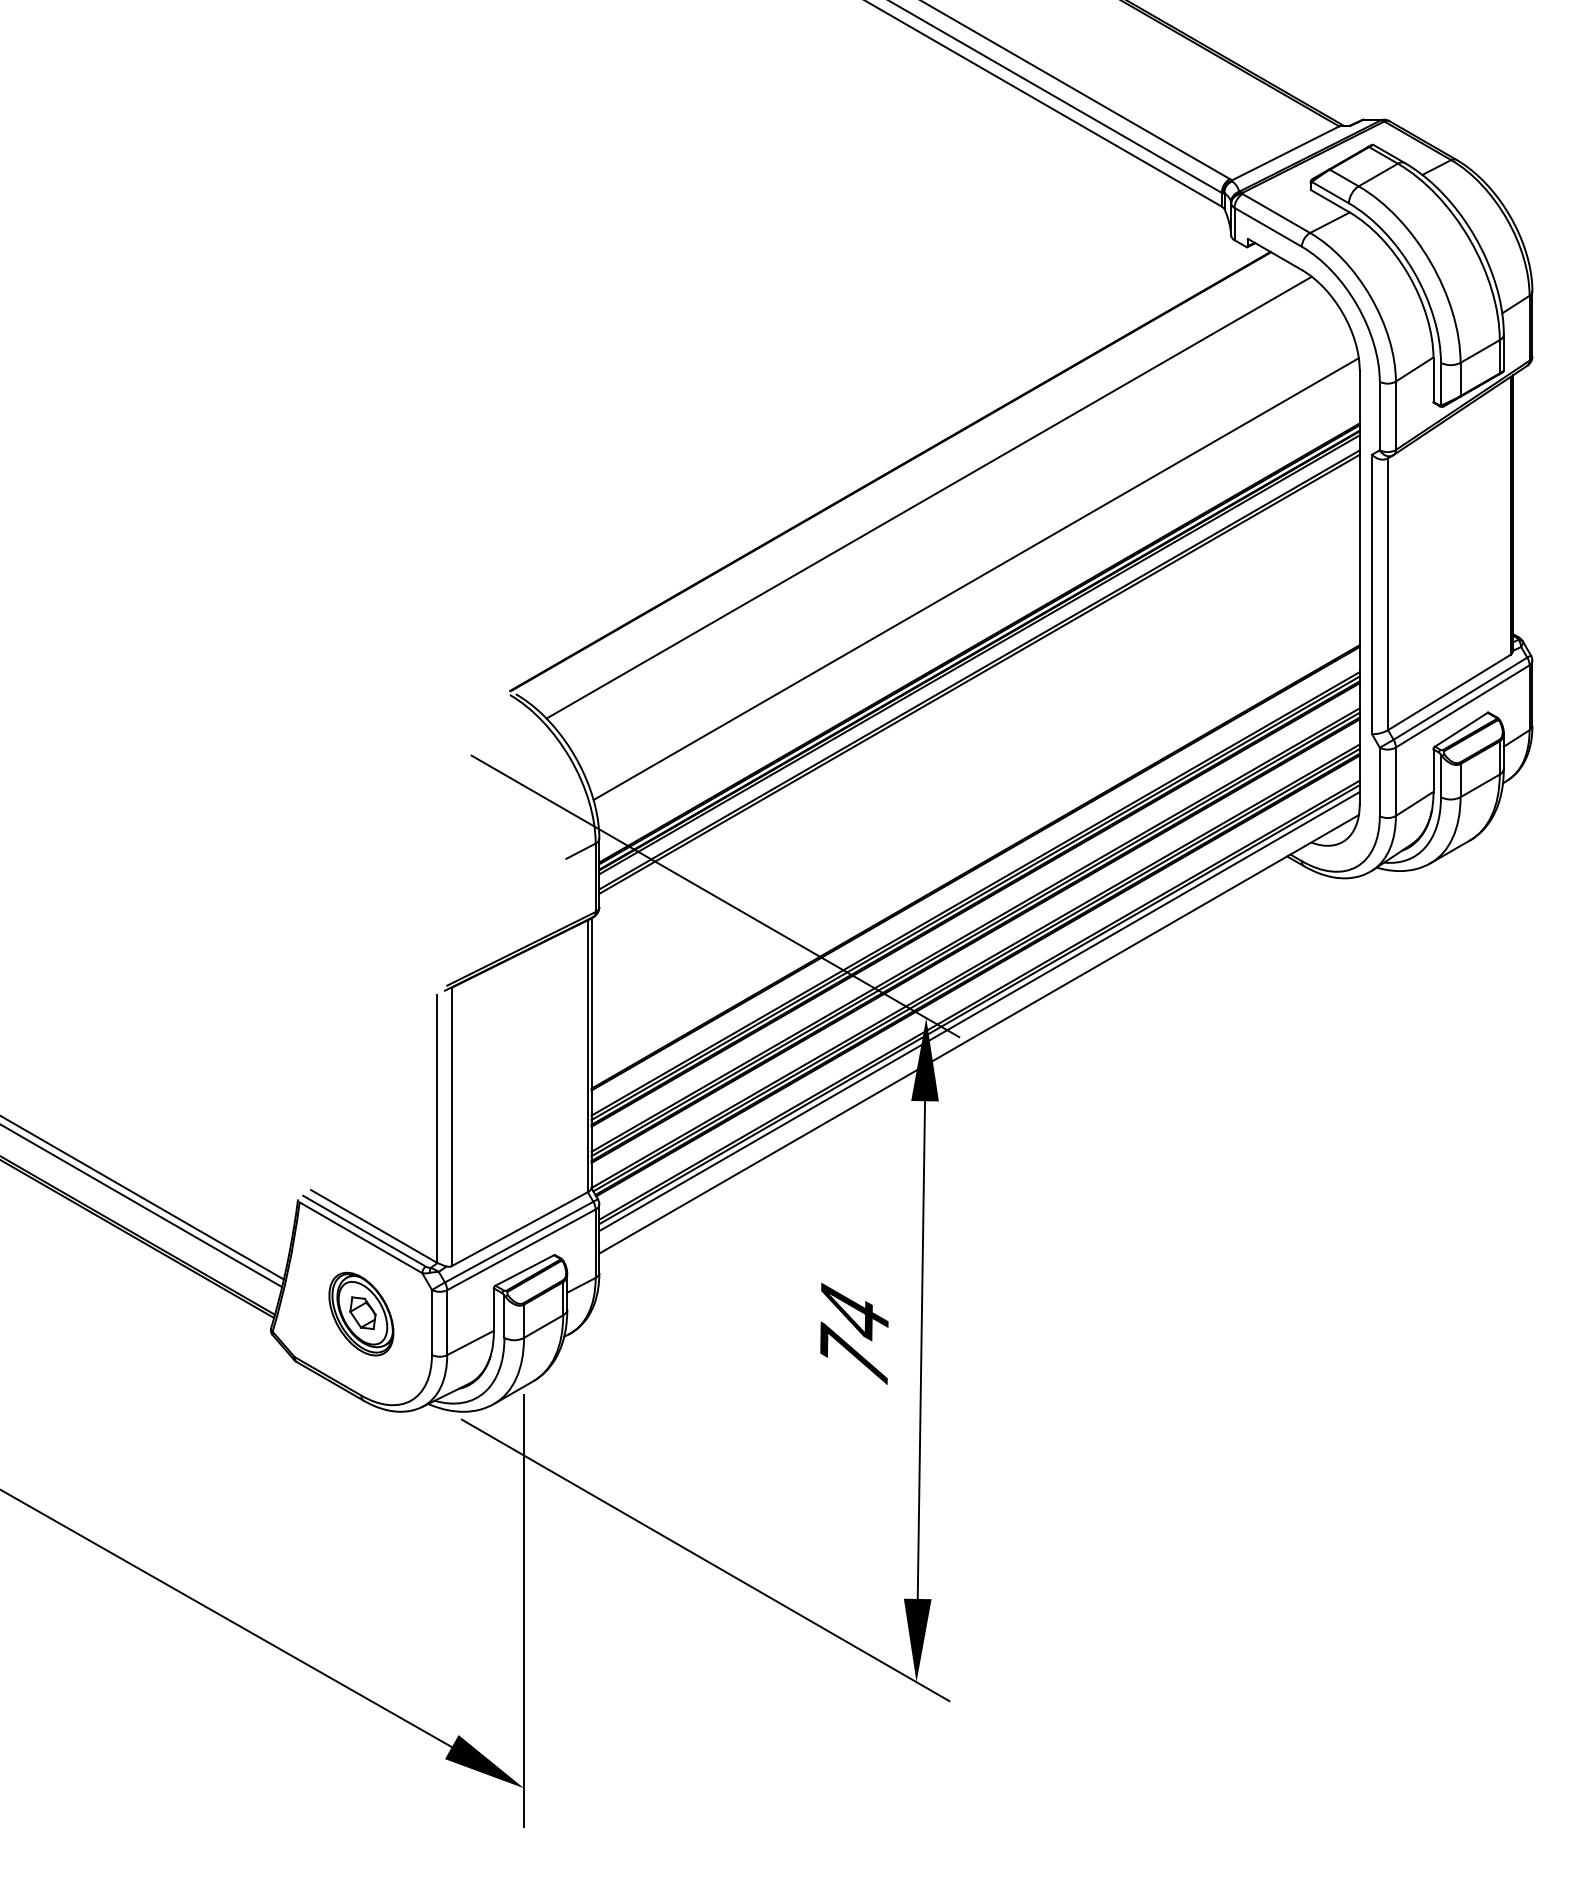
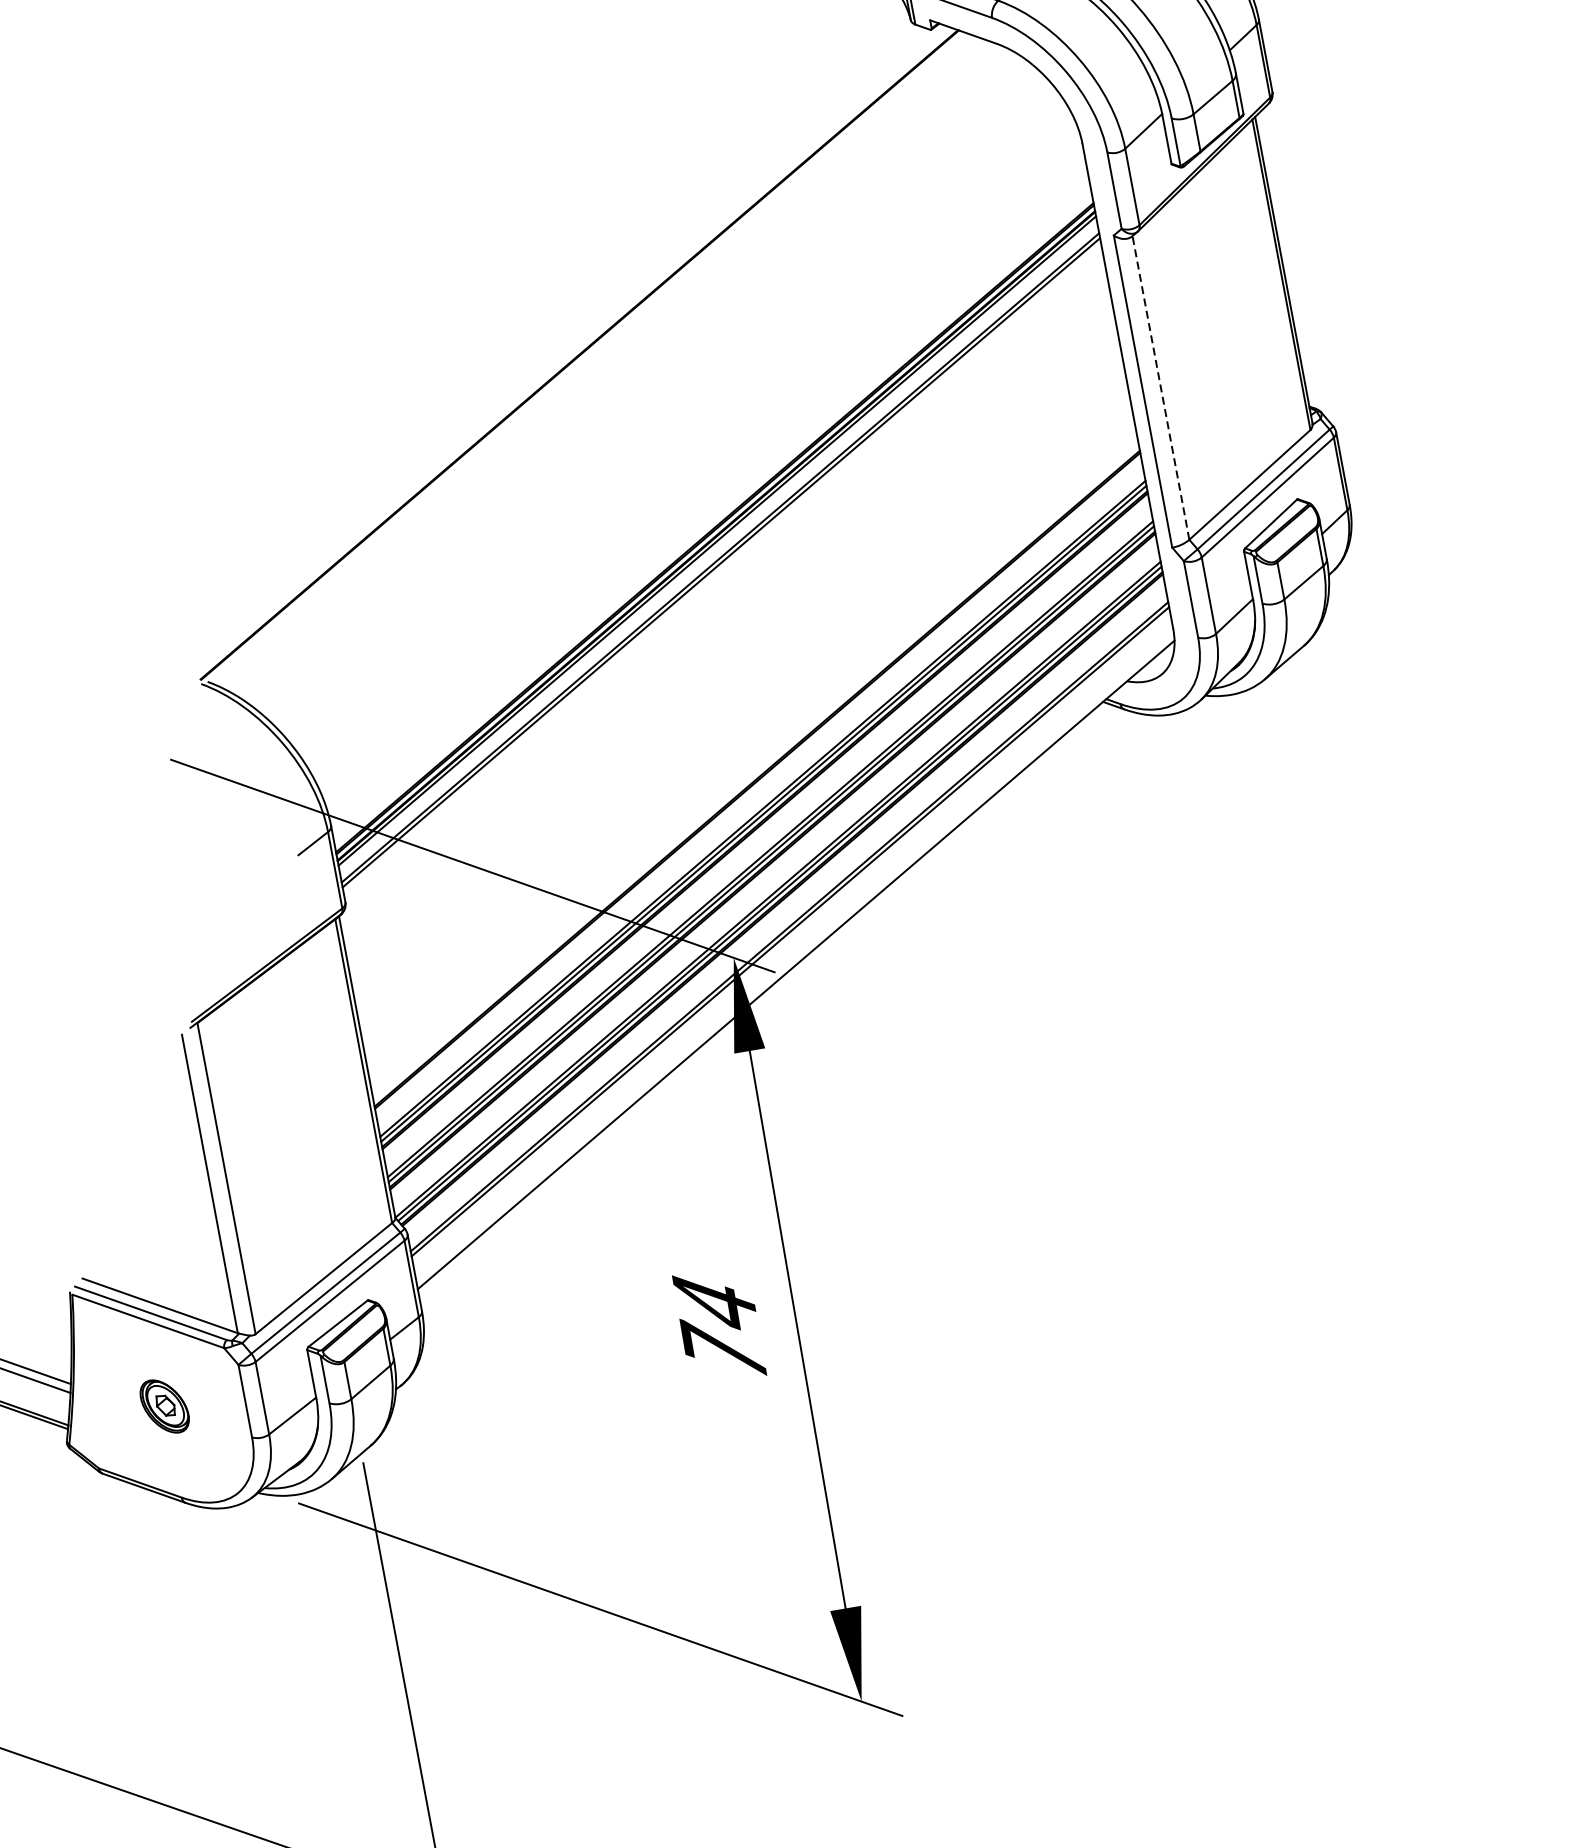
line: (928, 497) -> (627, 375), removed
line: (975, 579) -> (697, 457), removed
line: (1388, 594) -> (1161, 388), solid -> dashed
line: (979, 1011) -> (791, 939), removed
part: (361, 1313) -> (164, 1405), size x0.6

